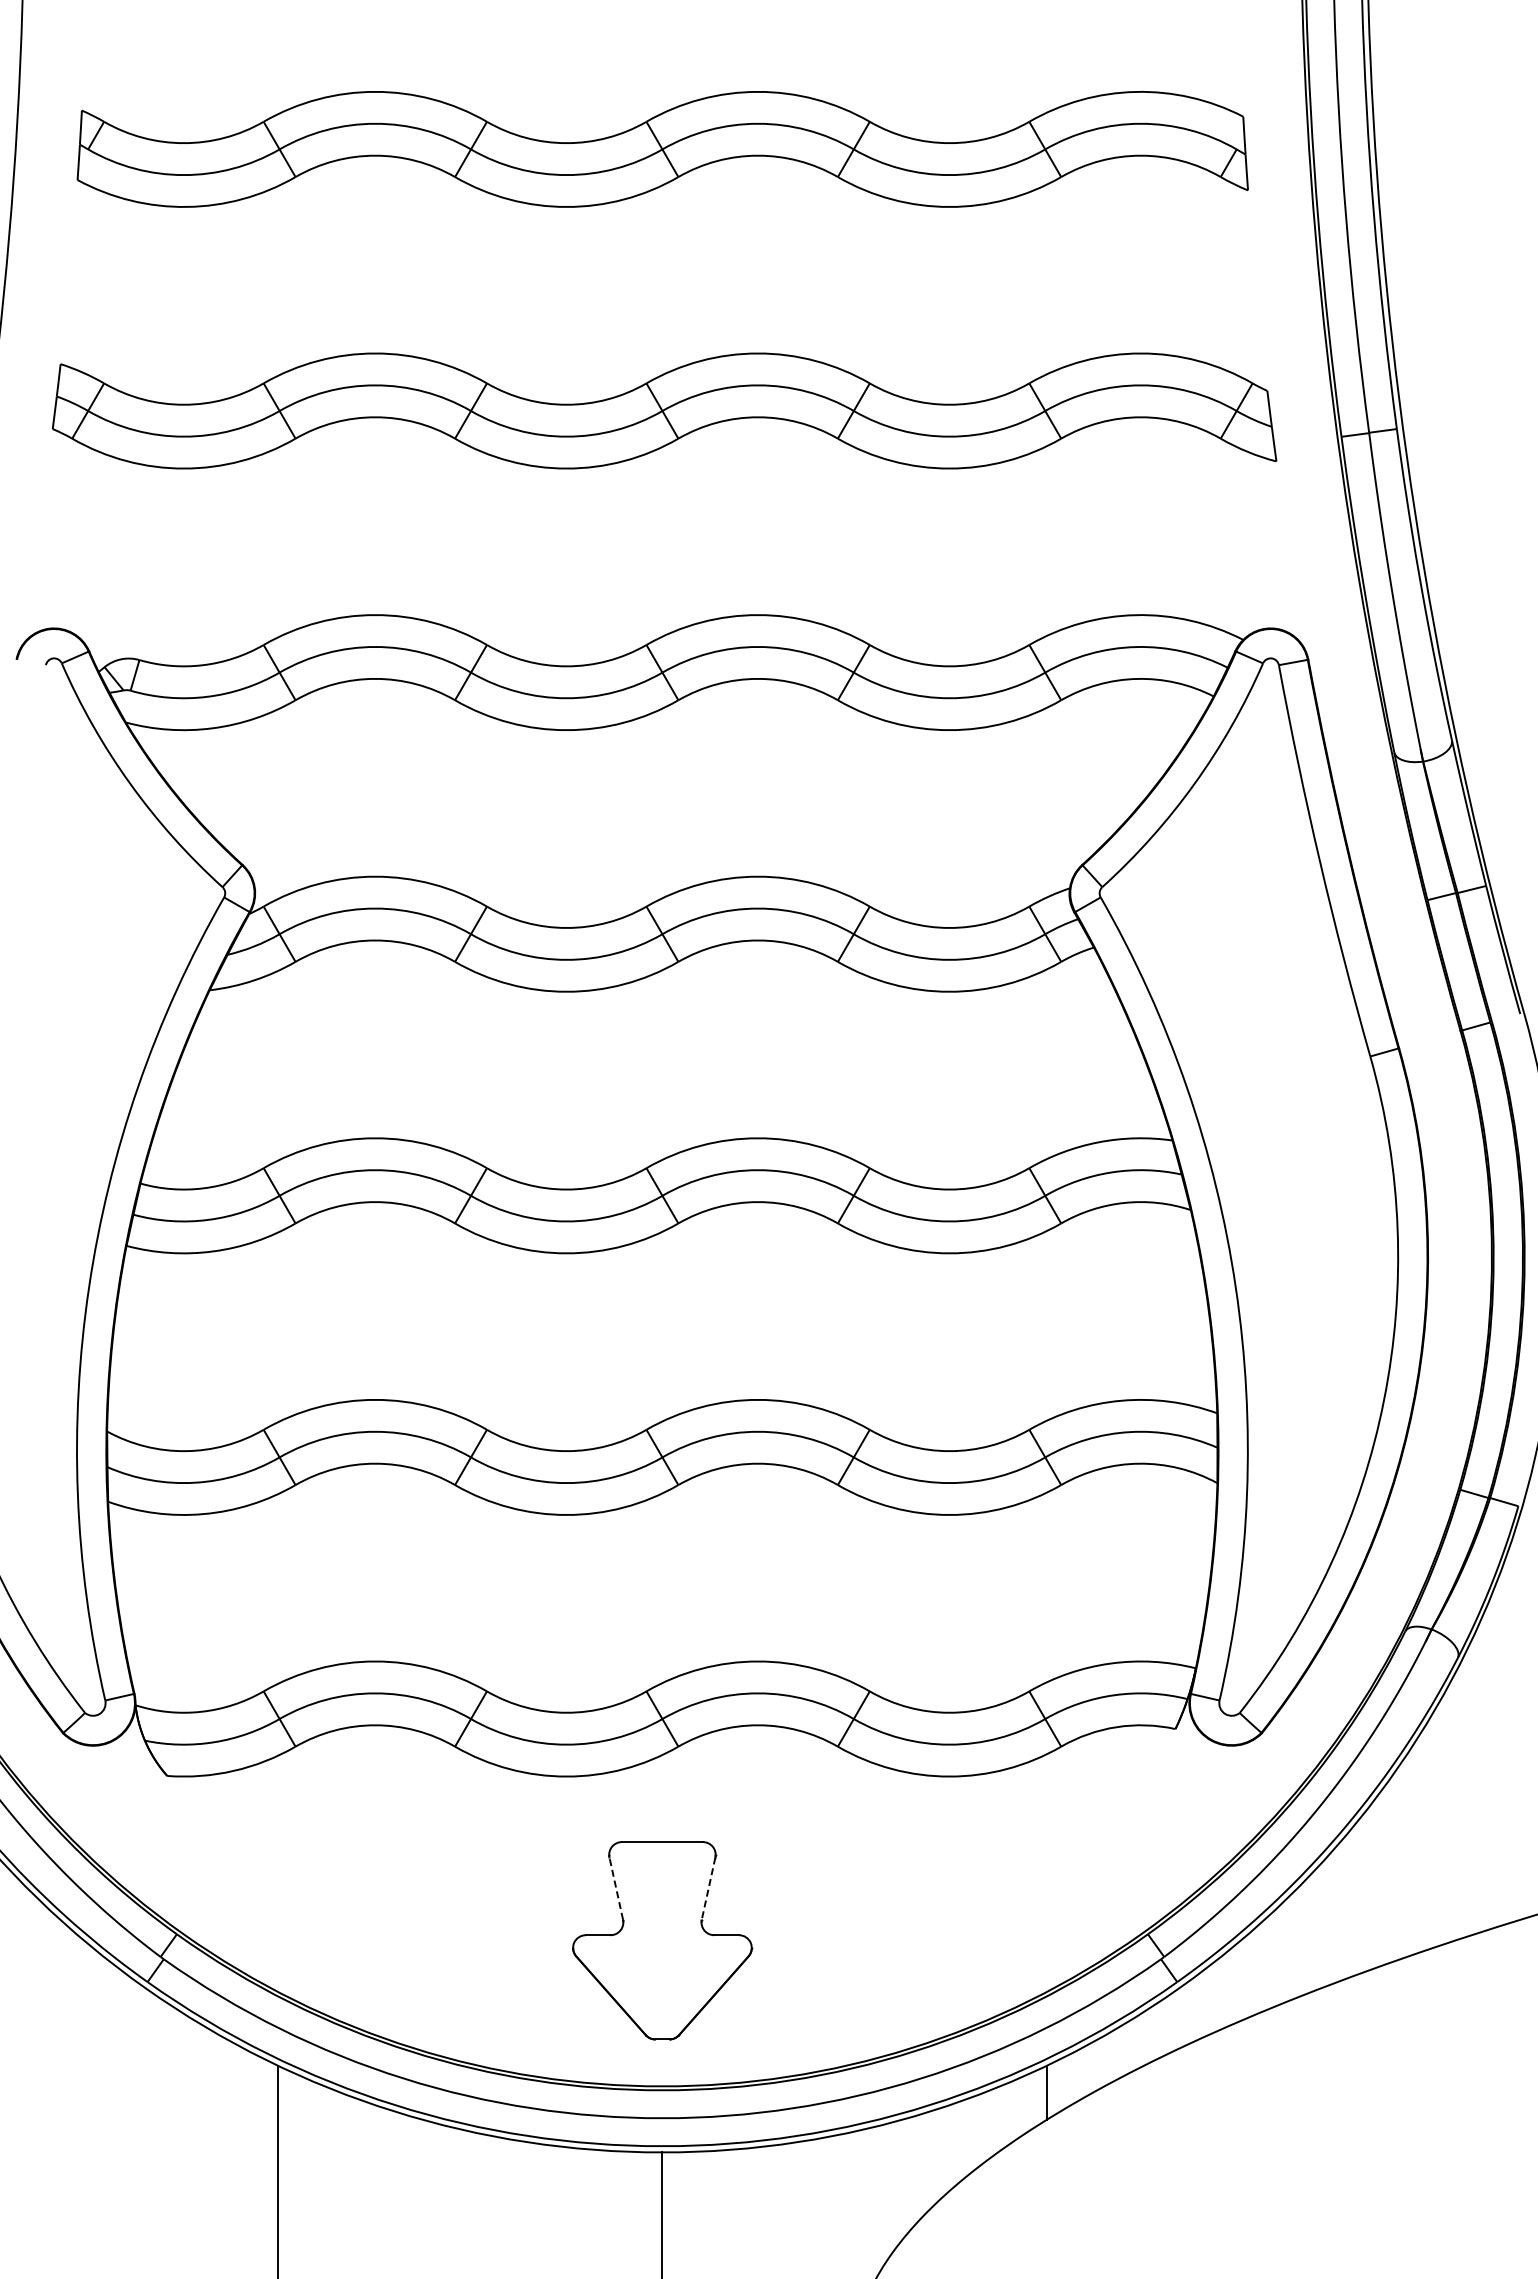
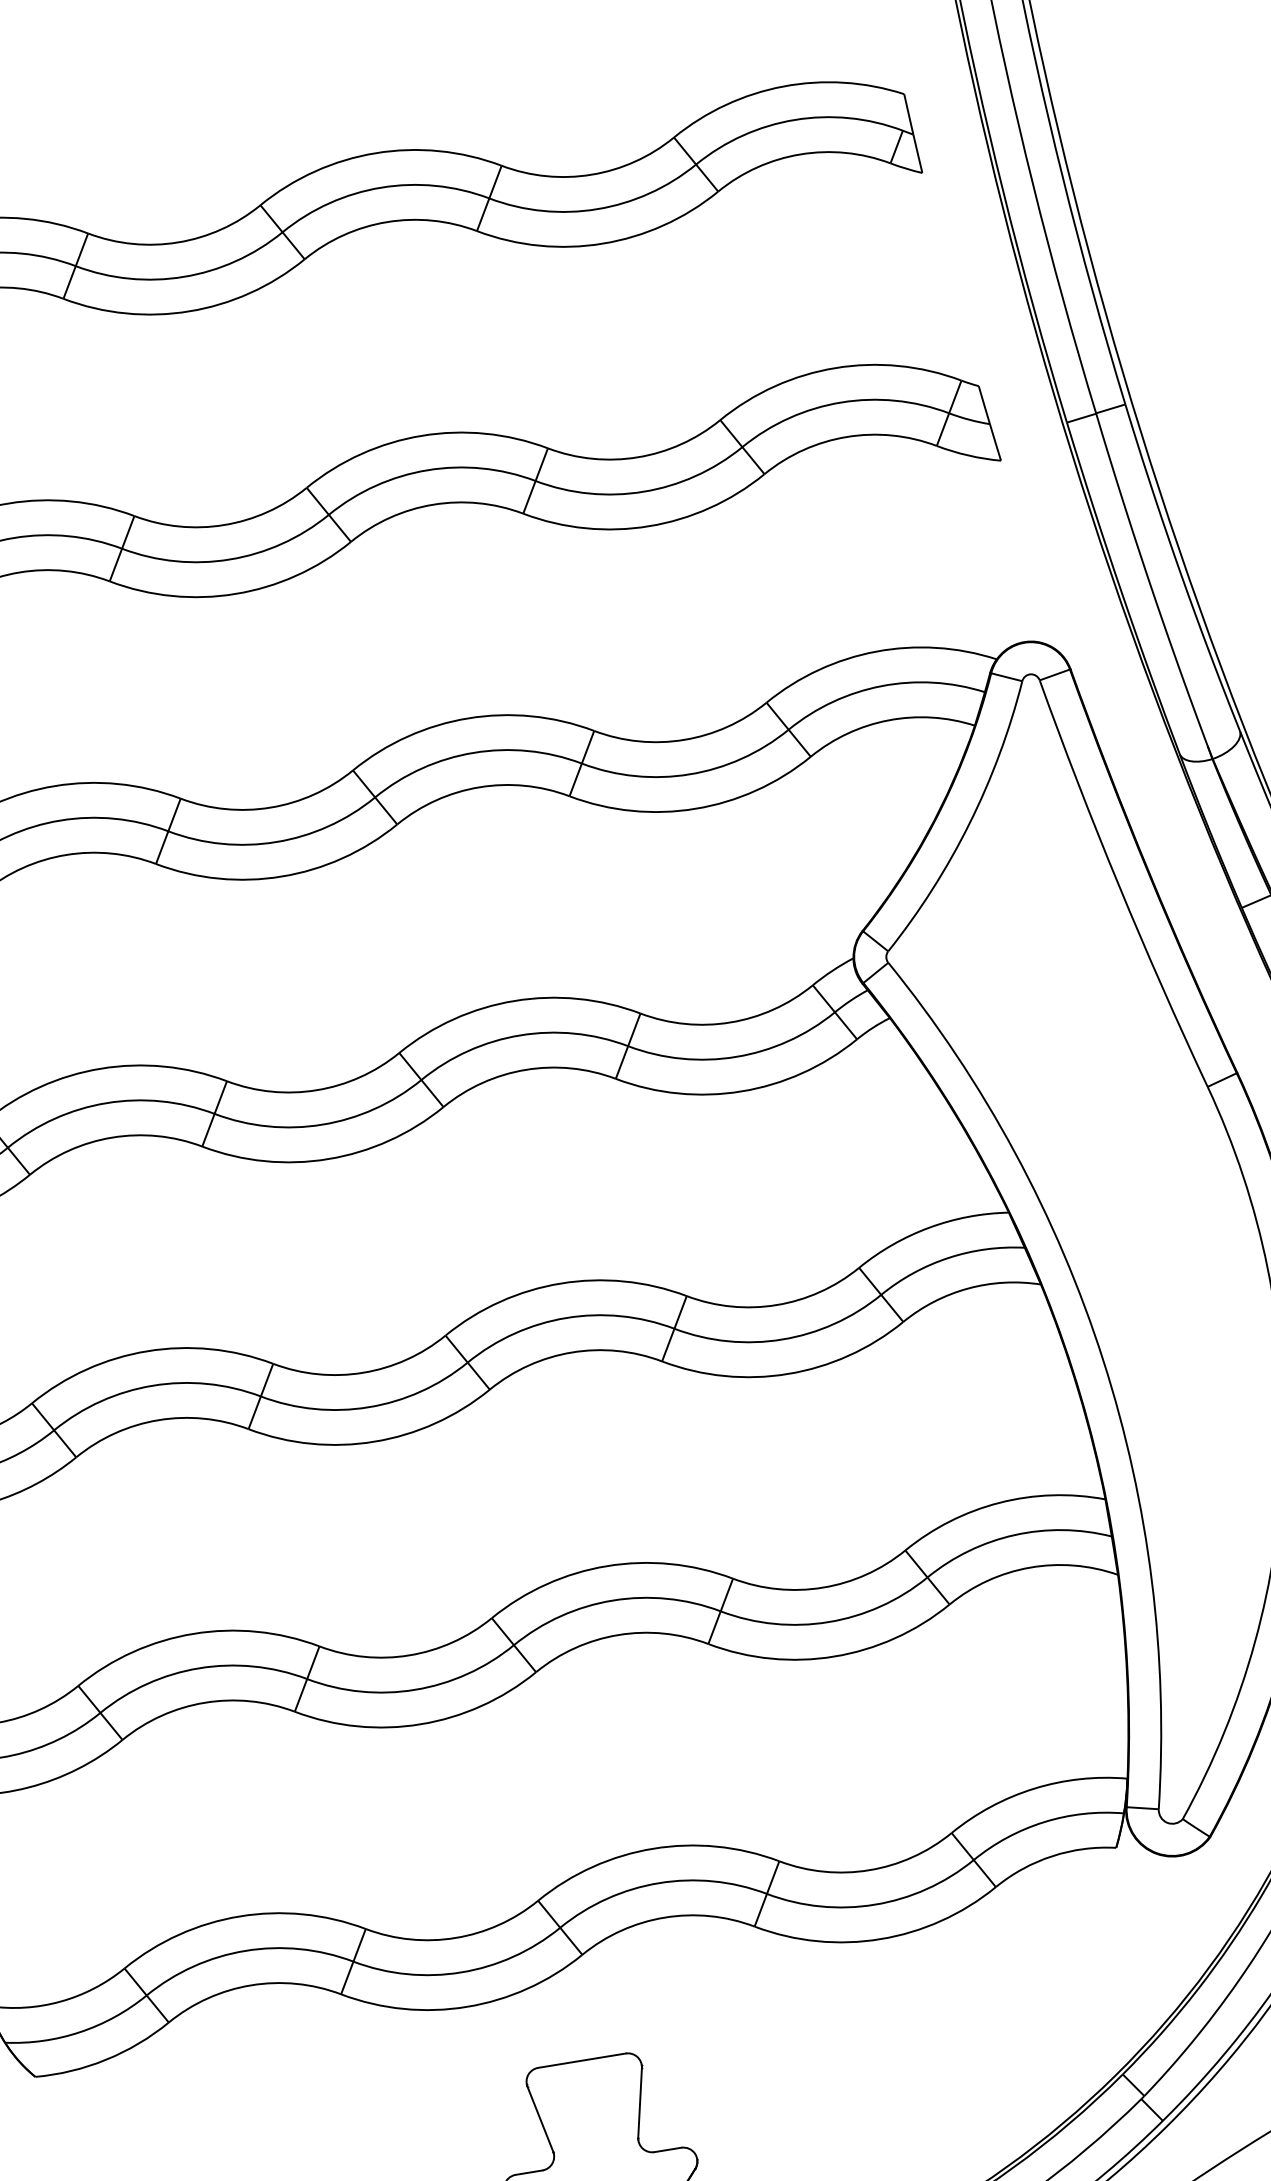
line: (616, 1888) -> (540, 2118), dashed -> solid
line: (708, 1888) -> (639, 2102), dashed -> solid

